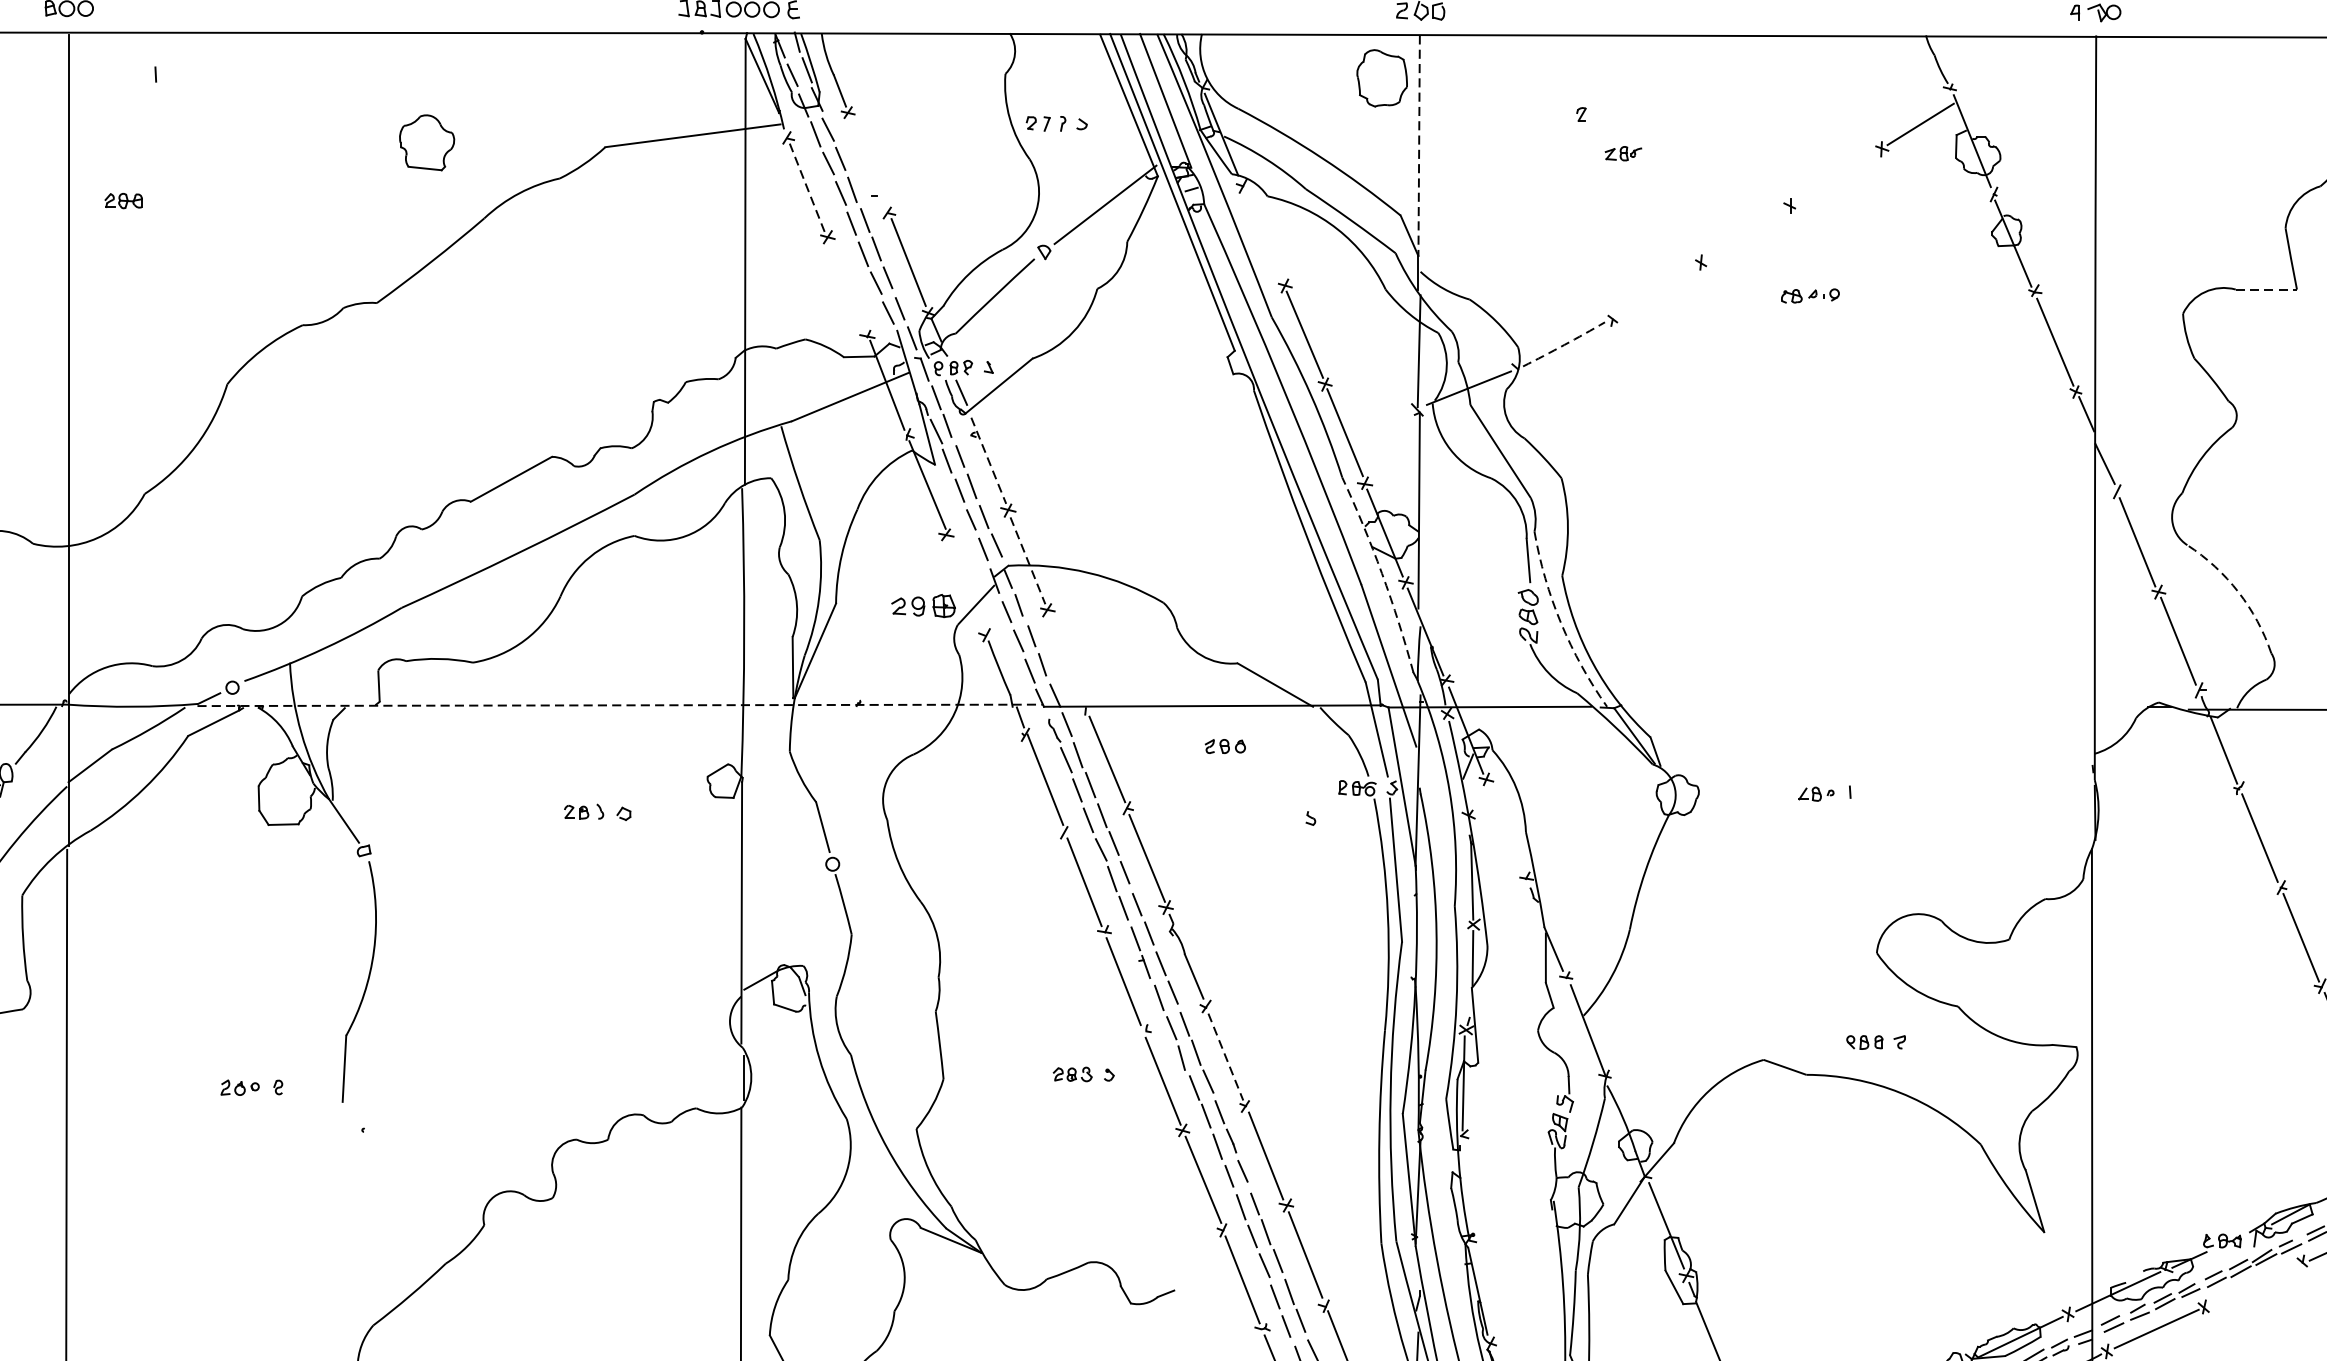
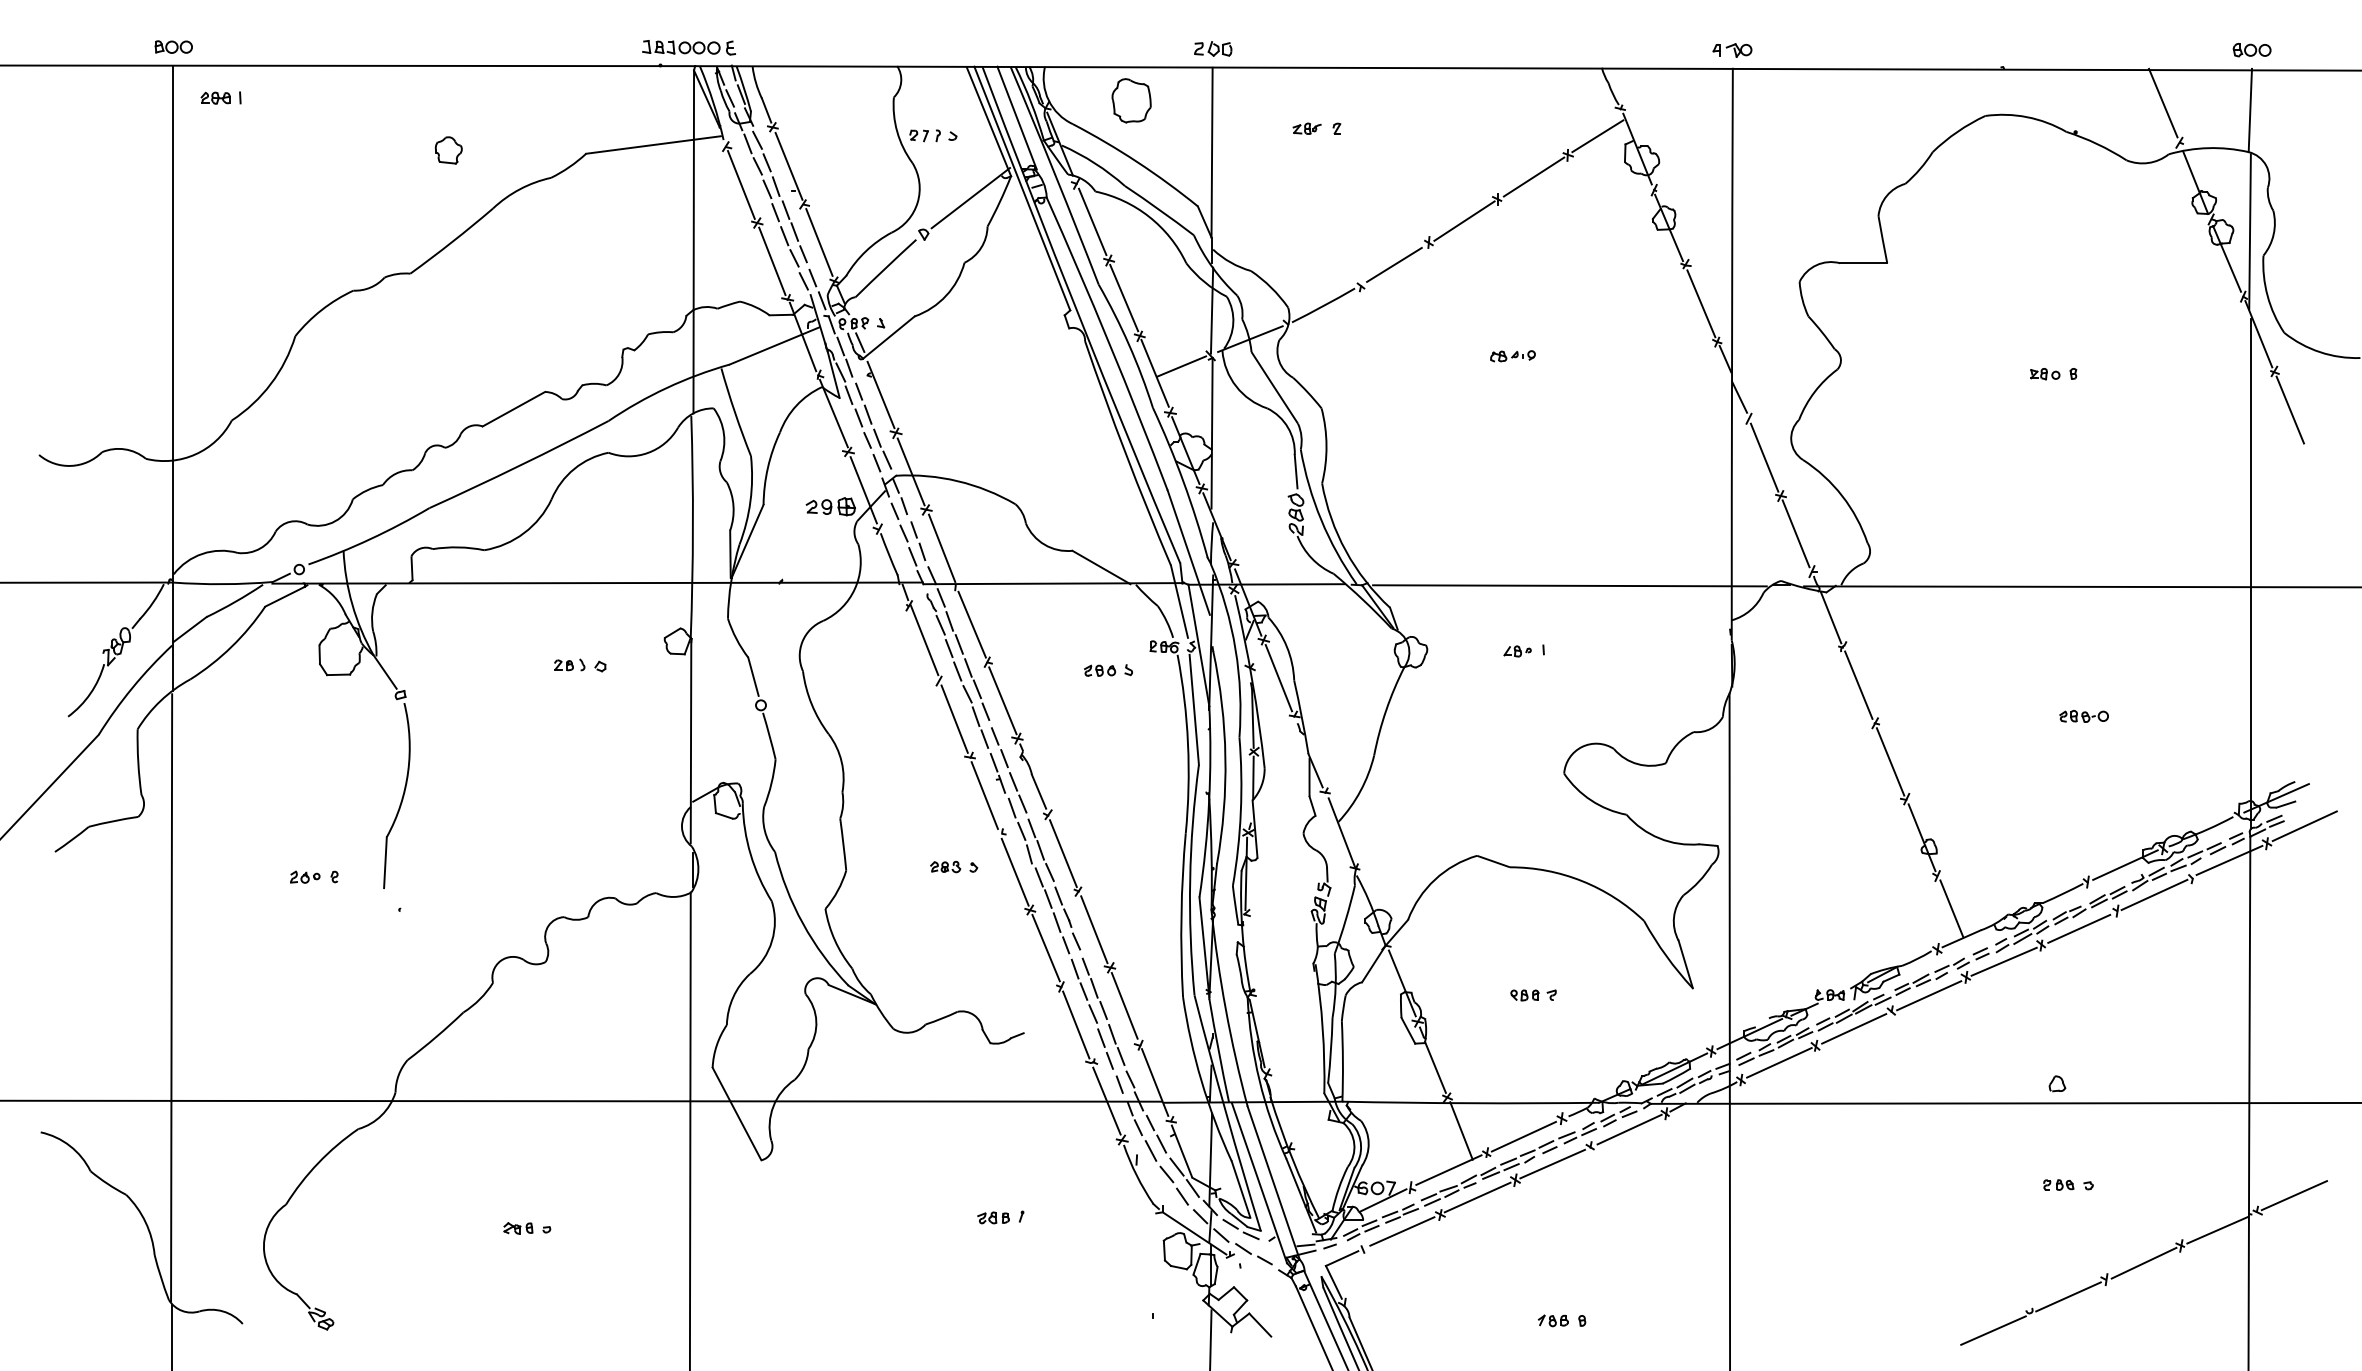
part: (1382, 77) -> (1131, 100), moved
part: (426, 142) -> (448, 150), size x0.62
line: (1419, 145) -> (1212, 152), dashed -> solid
part: (1622, 153) -> (1306, 128), moved
line: (868, 162) -> (788, 165), added
line: (1837, 176) -> (1533, 176), added
line: (807, 187) -> (741, 184), dashed -> solid
part: (123, 200) -> (215, 97), moved
line: (1747, 233) -> (1464, 220), added
line: (1263, 235) -> (1092, 221), added
line: (847, 287) -> (772, 261), added
line: (2266, 289) -> (1863, 263), dashed -> solid
line: (1656, 291) -> (1394, 264), added
part: (1809, 296) -> (1512, 356), moved
arc: (1564, 344) -> (1323, 305), dashed -> solid
line: (1379, 423) -> (1181, 366), added
line: (989, 461) -> (881, 395), dashed -> solid
line: (1028, 560) -> (911, 471), dashed -> solid
arc: (1382, 573) -> (1183, 481), dashed -> solid
line: (965, 584) -> (863, 490), added
arc: (2238, 592) -> (1842, 496), dashed -> solid
arc: (1561, 622) -> (1321, 519), dashed -> solid
line: (1067, 660) -> (941, 548), added
line: (621, 705) -> (598, 583), dashed -> solid
line: (1883, 708) -> (1569, 585), added
part: (1225, 746) -> (1100, 670), moved
line: (1505, 828) -> (1278, 677), added
part: (1876, 1042) -> (1533, 995), moved
line: (1225, 1056) -> (1063, 853), dashed -> solid
line: (2254, 1284) -> (1854, 1028), added

